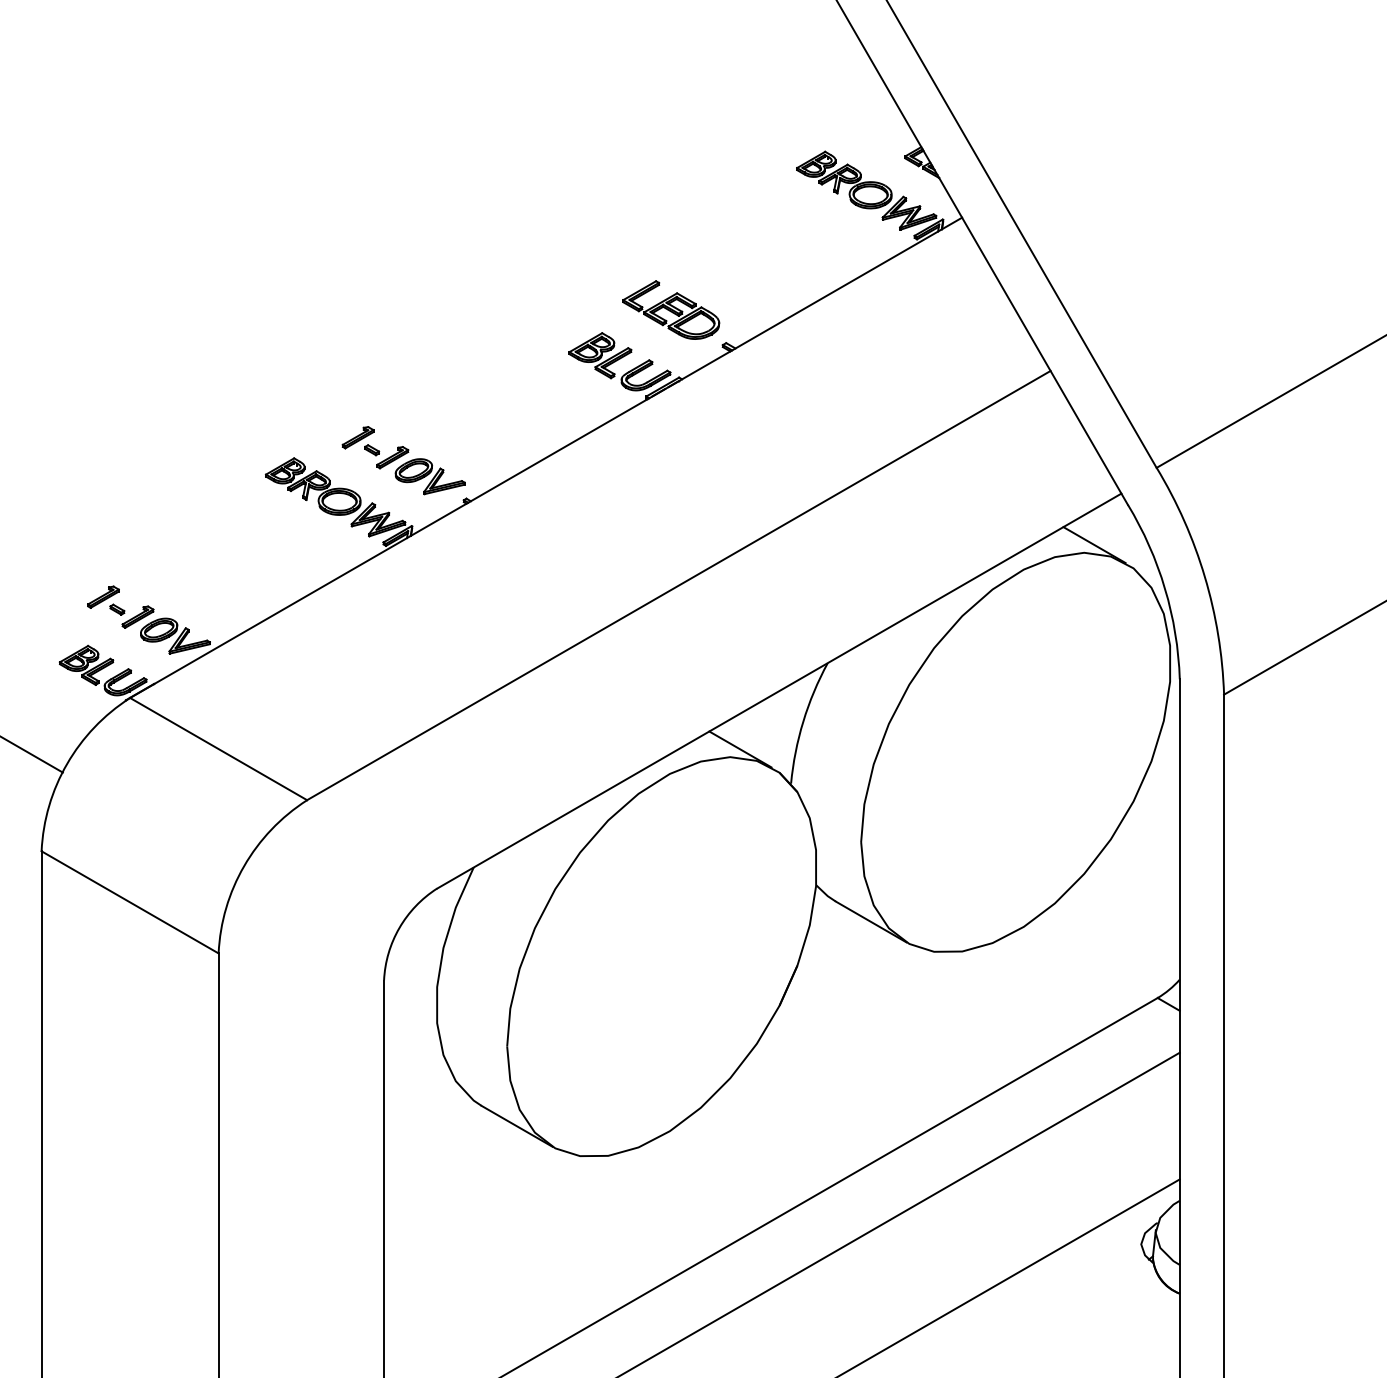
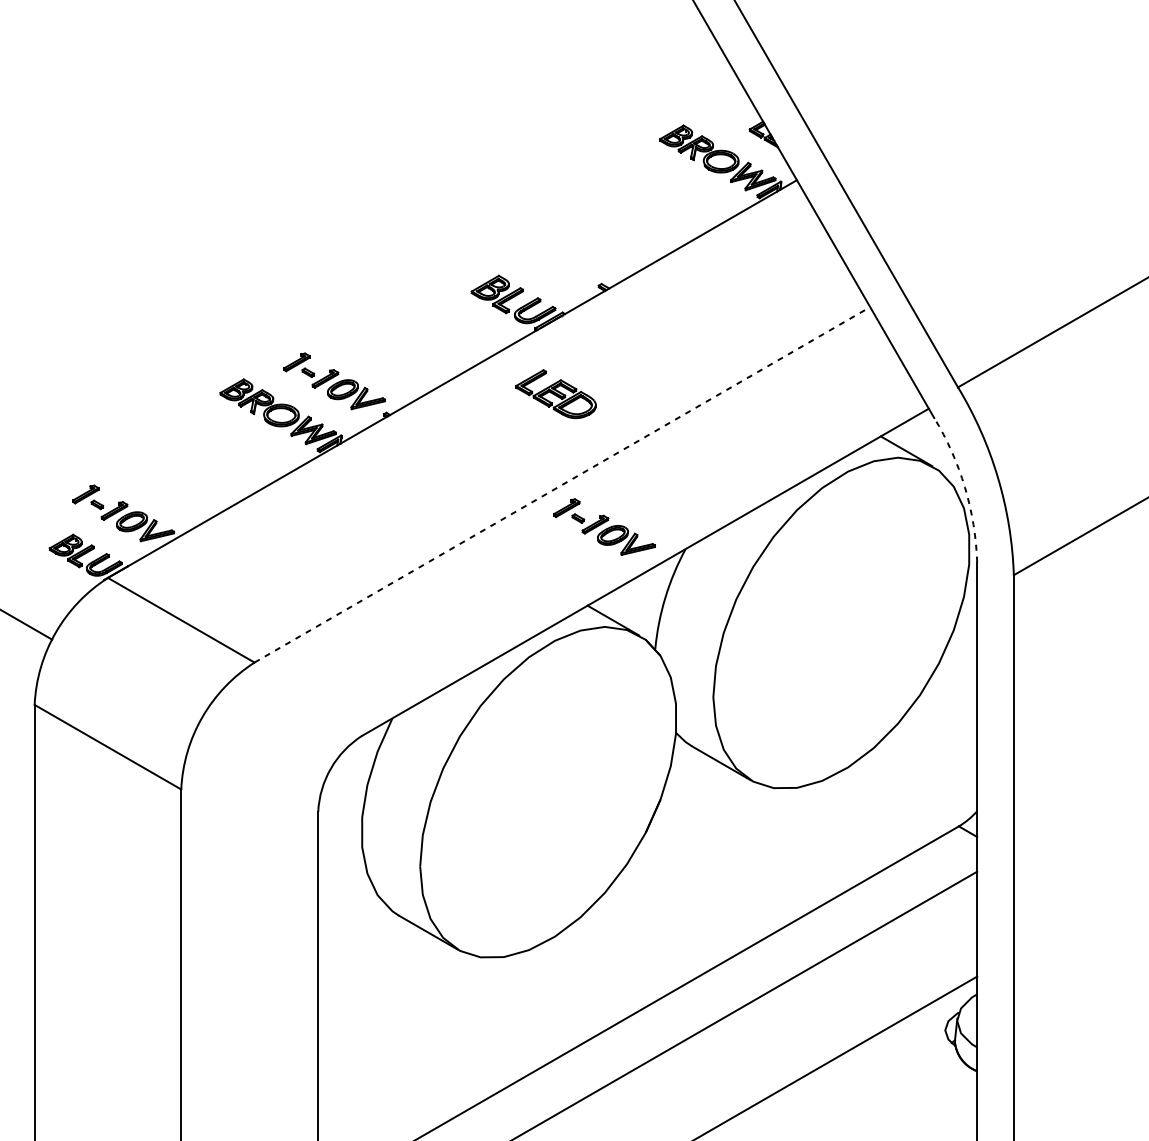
part: (671, 309) -> (556, 393), moved
line: (679, 585) -> (562, 484), solid -> dashed
arc: (1165, 588) -> (965, 487), solid -> dashed
part: (729, 636) -> (604, 527), added

